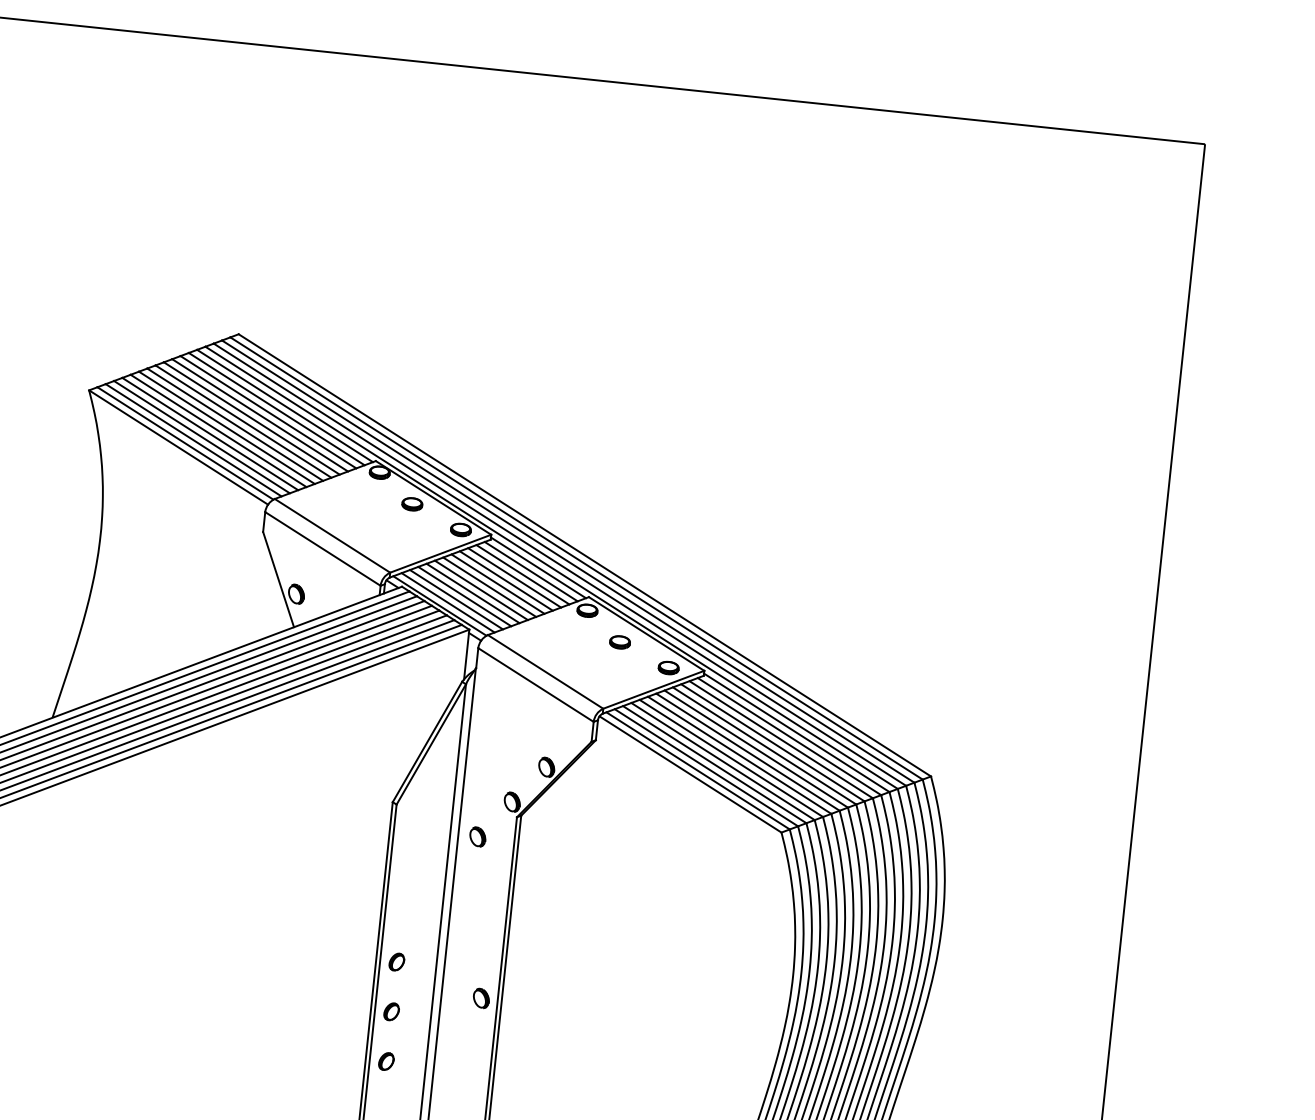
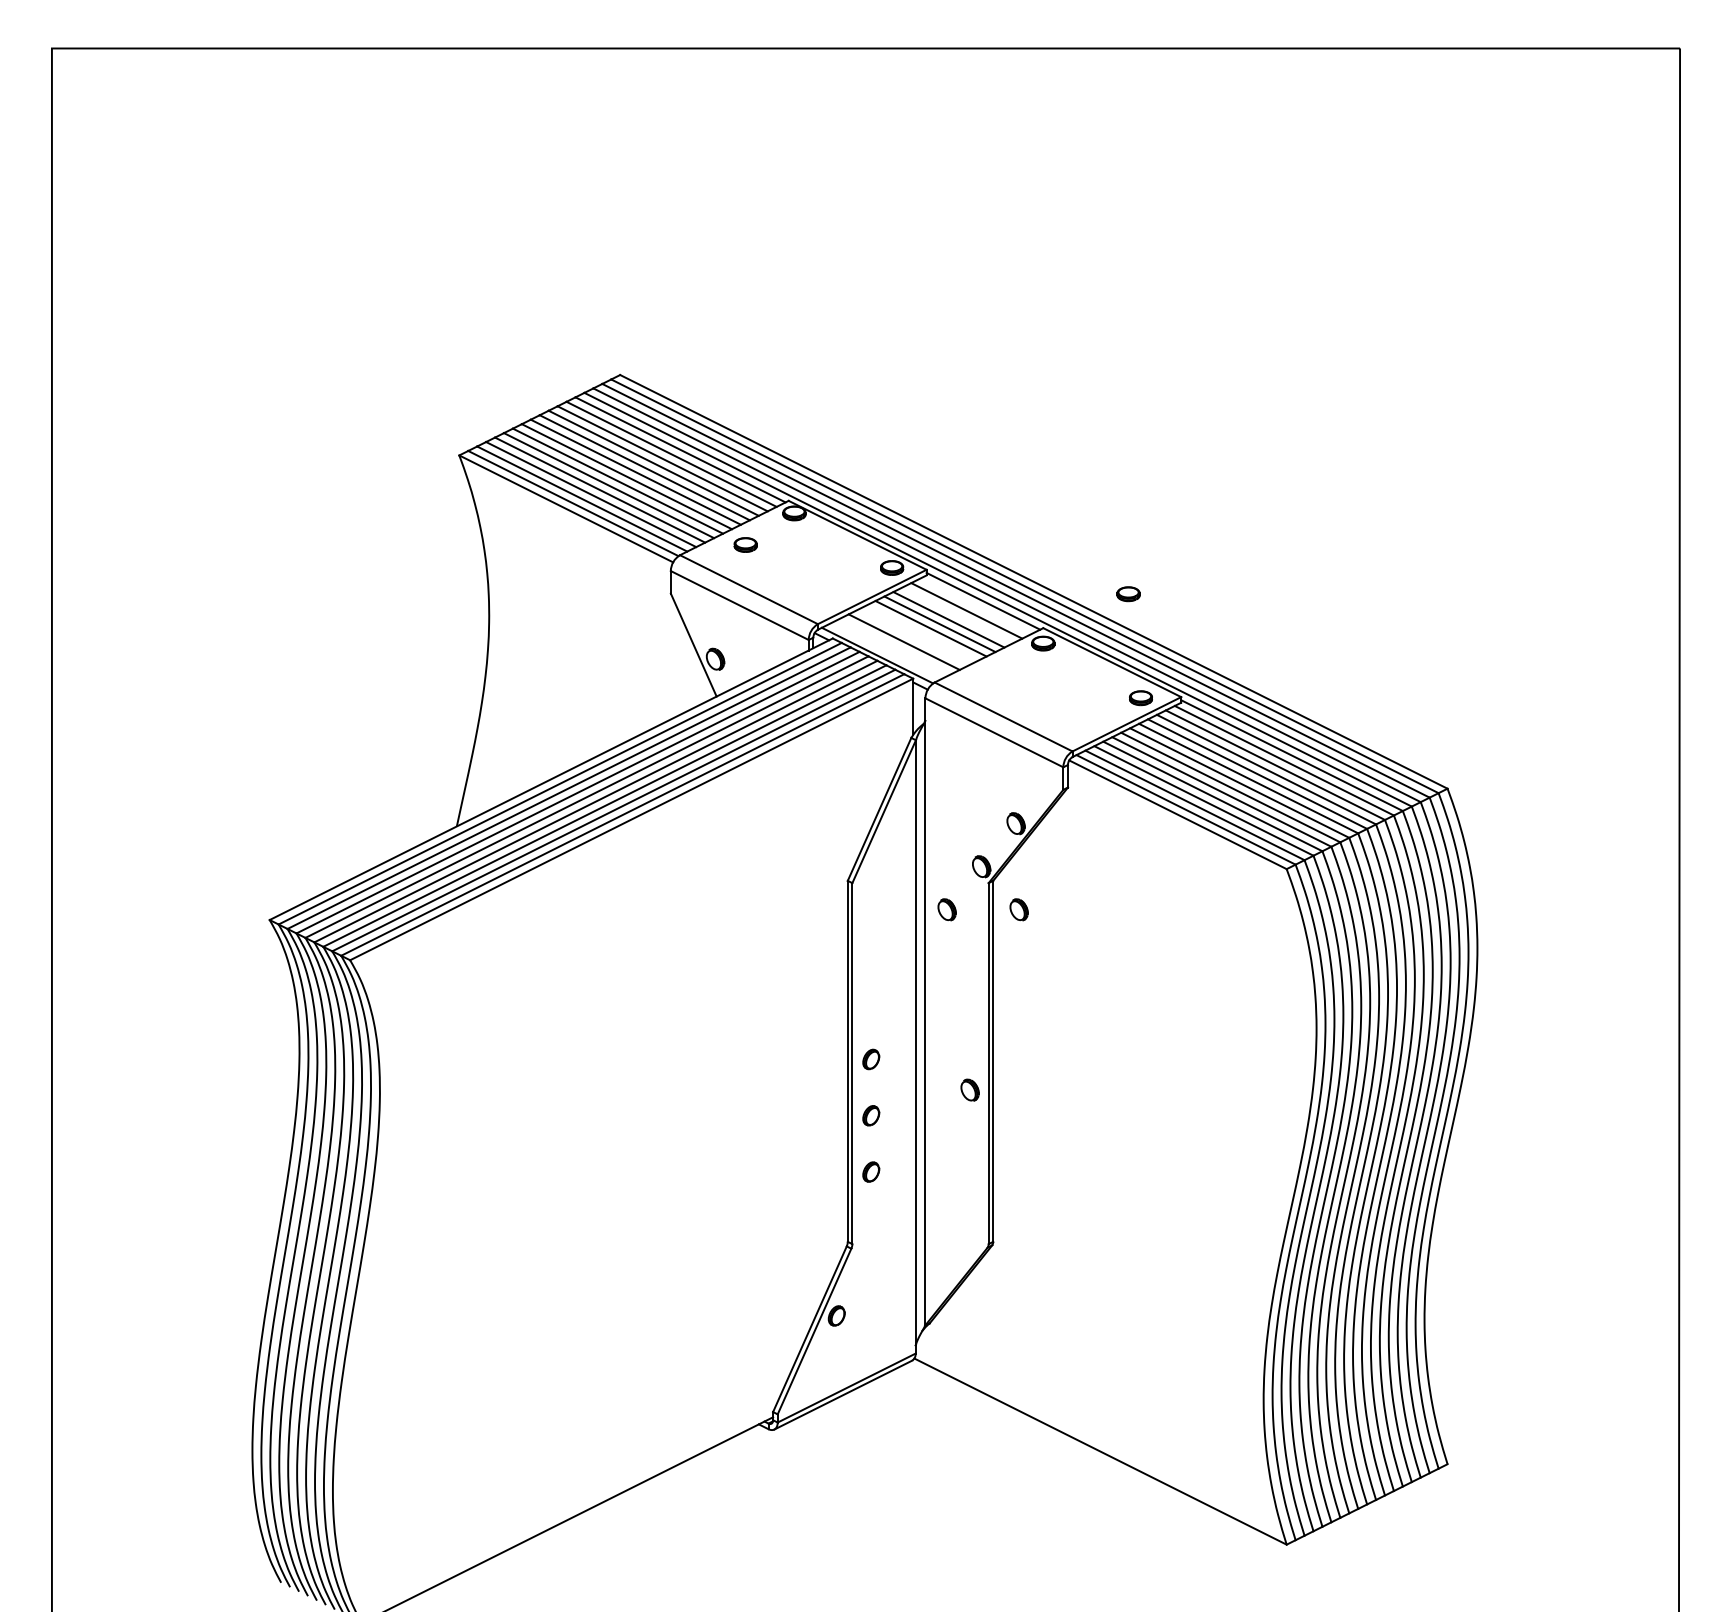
part: (412, 503) -> (745, 544), moved
line: (531, 571) -> (975, 606), removed
line: (514, 577) -> (957, 615), removed
line: (480, 590) -> (921, 633), removed
line: (472, 593) -> (912, 637), removed
line: (455, 599) -> (894, 646), removed
line: (447, 602) -> (885, 650), removed
part: (620, 642) -> (1128, 594), moved
part: (540, 843) -> (1018, 909), added

